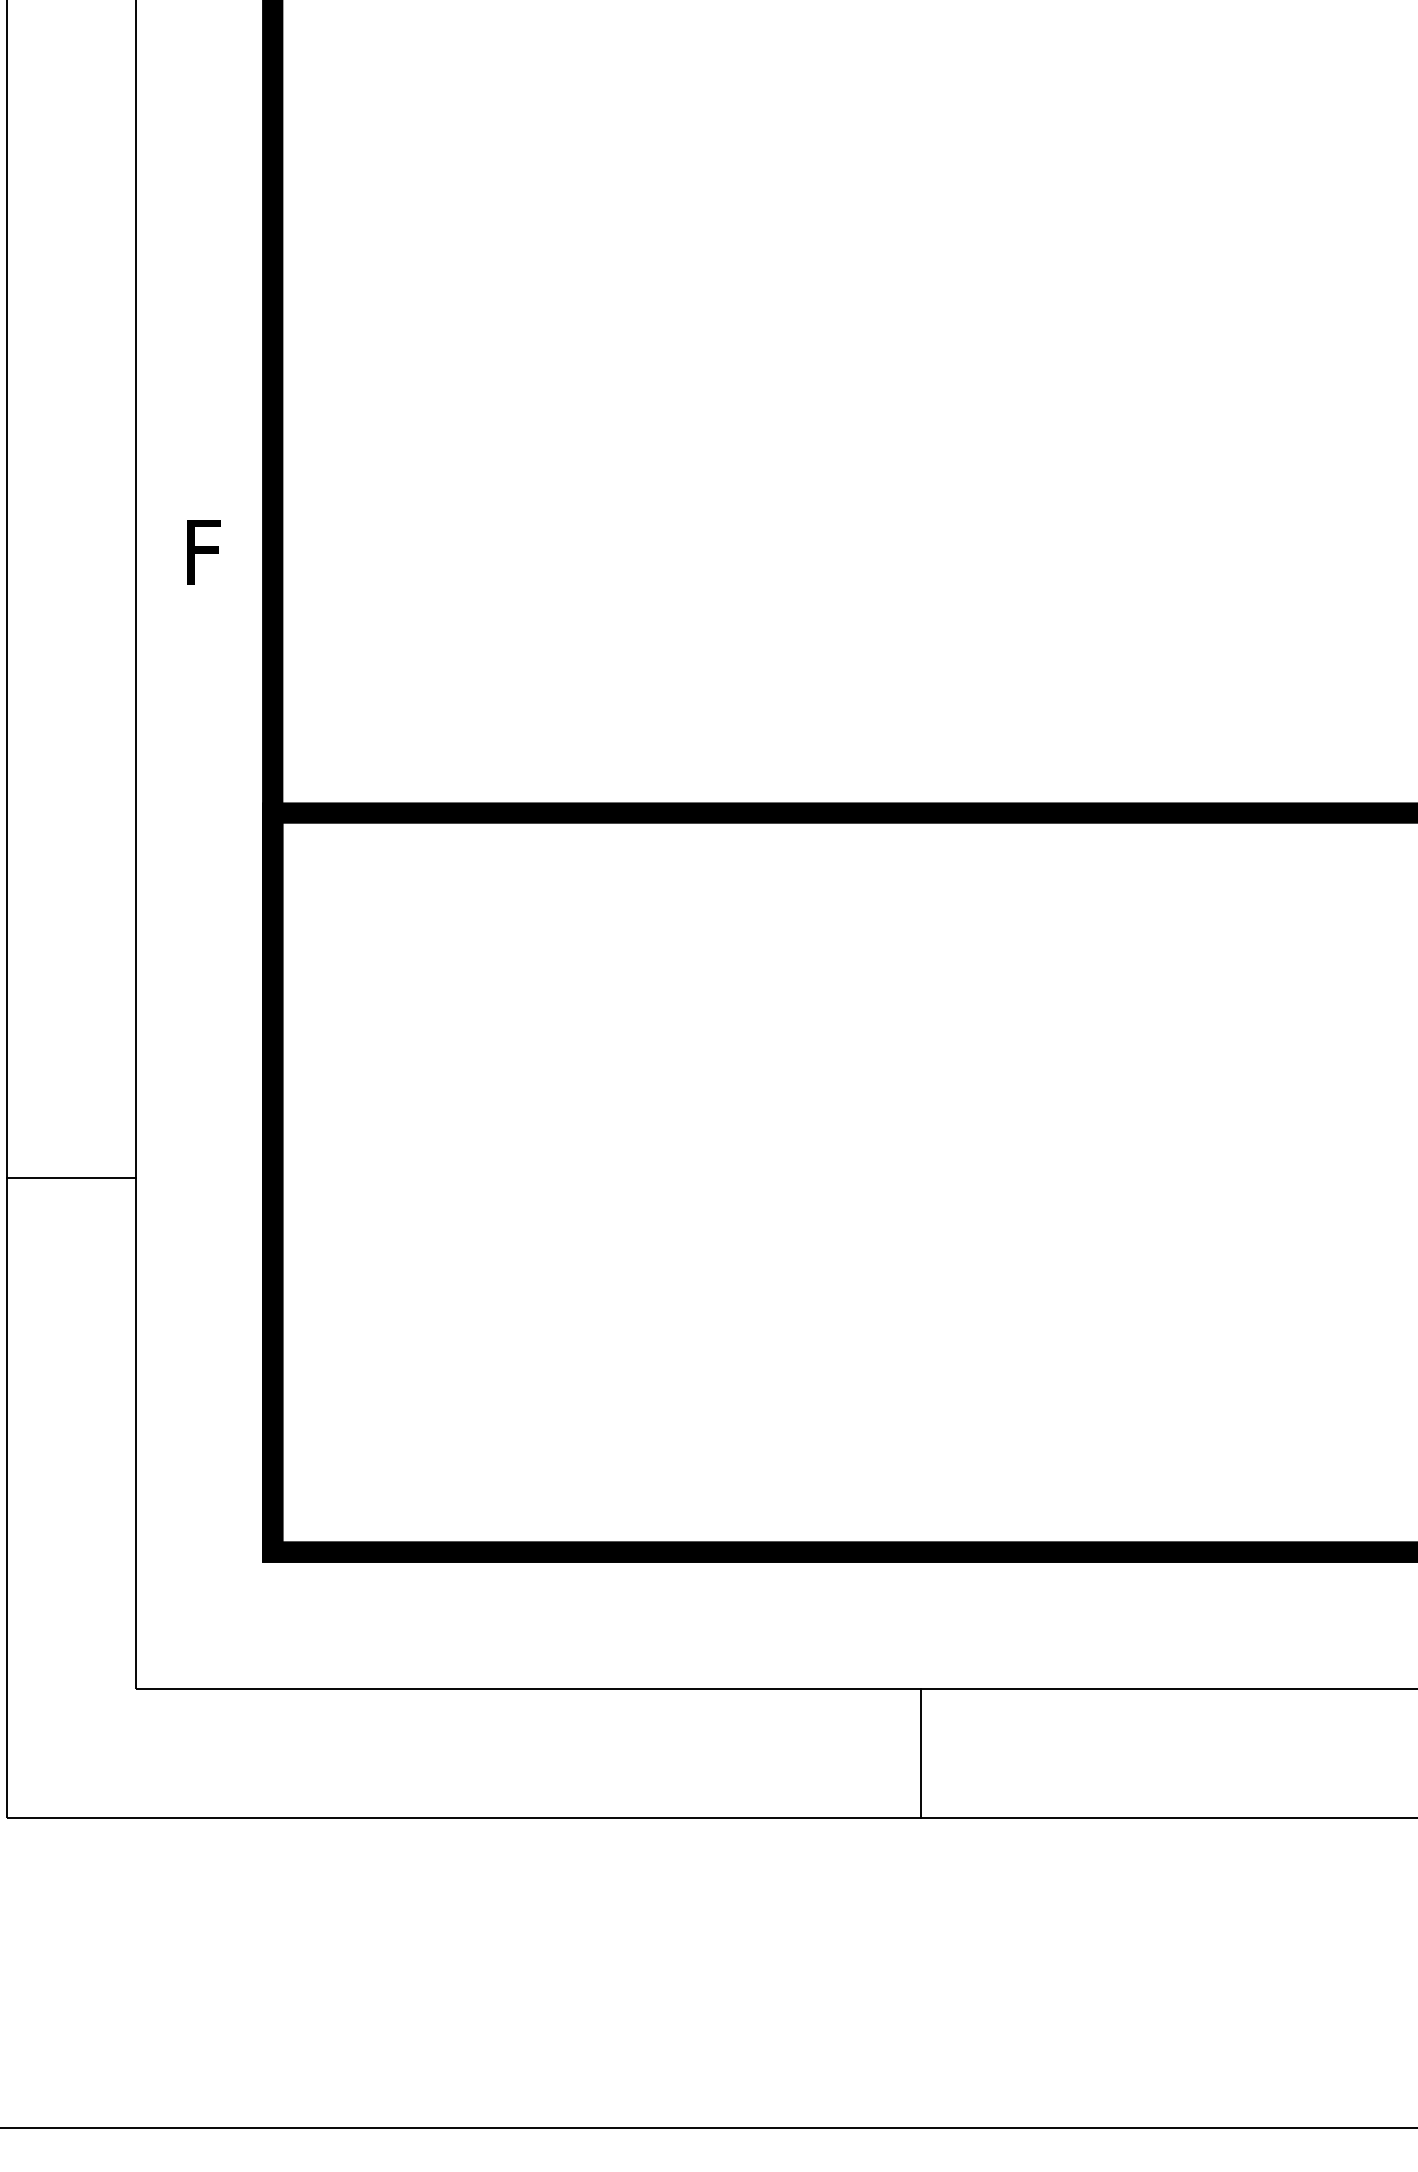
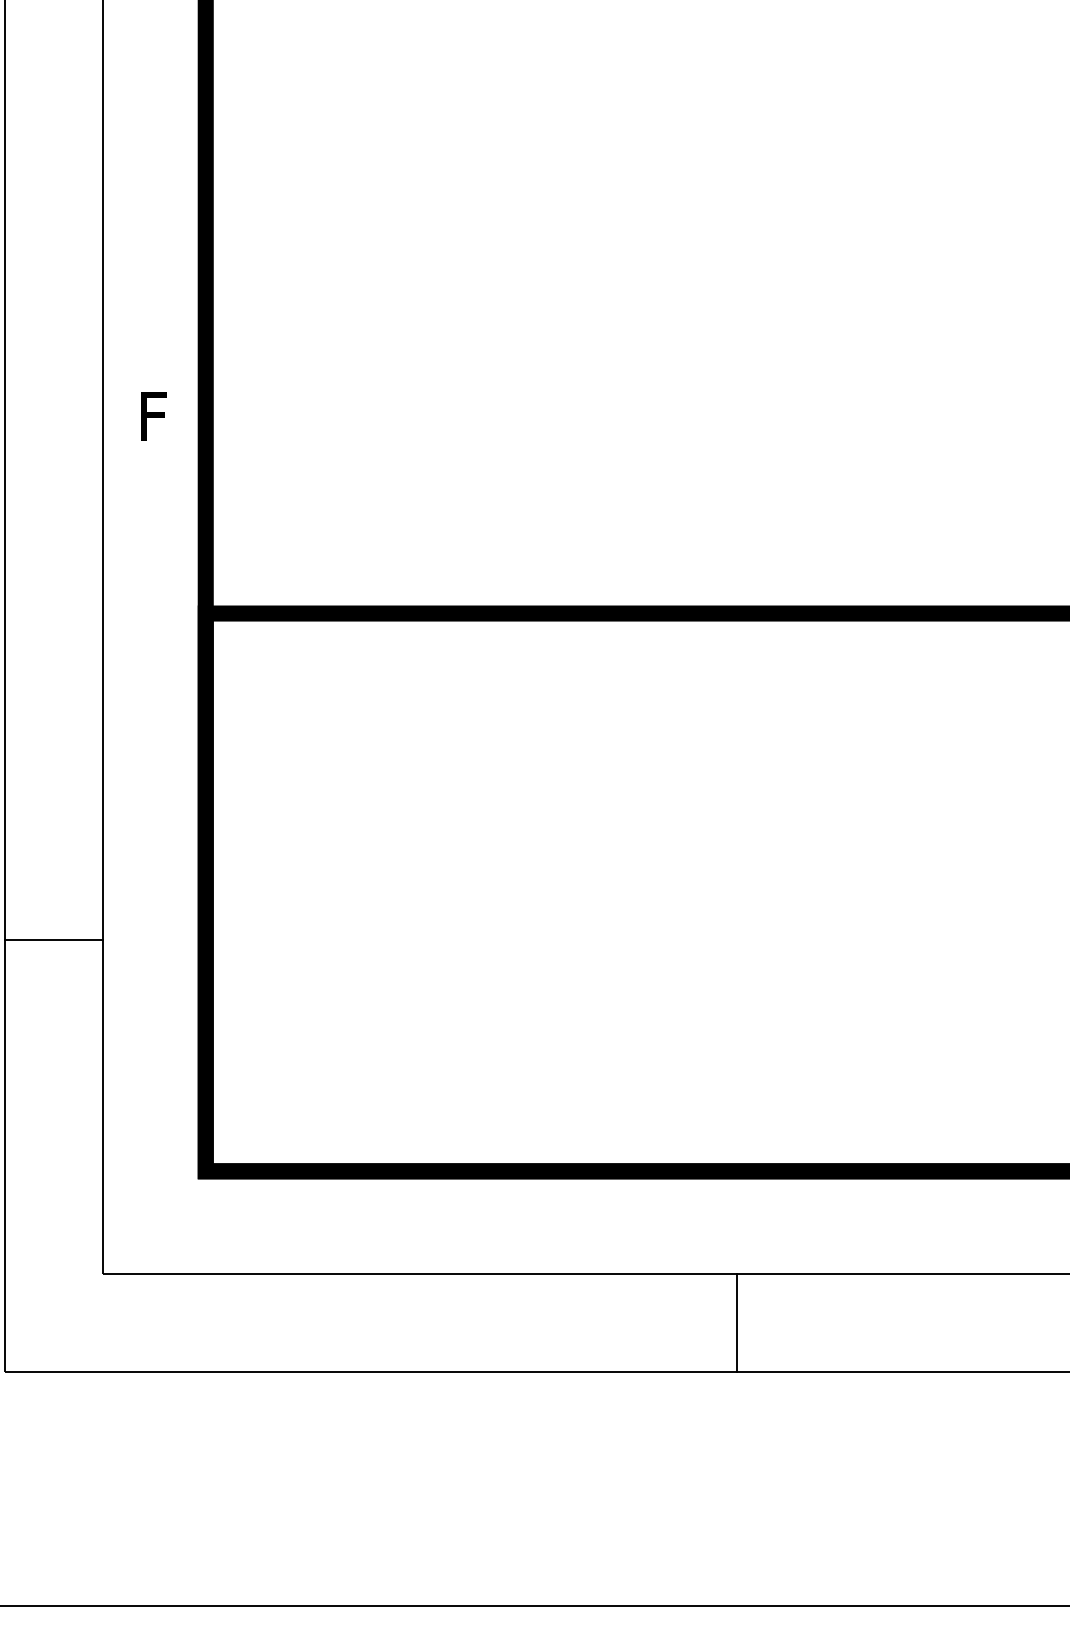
line: (70, 1177) -> (53, 939), moved
line: (920, 1753) -> (736, 1323), moved

